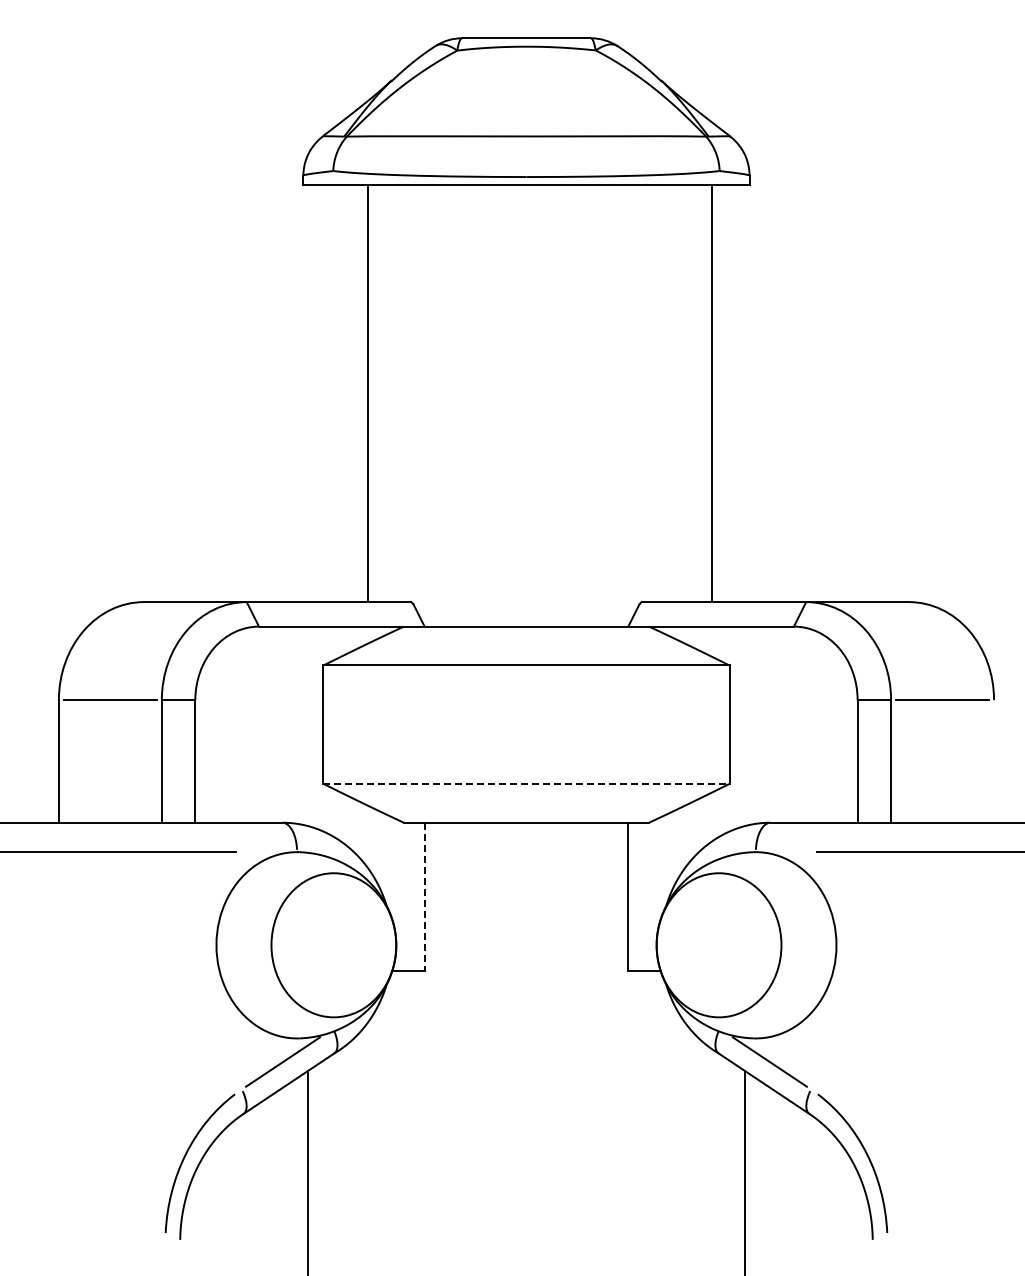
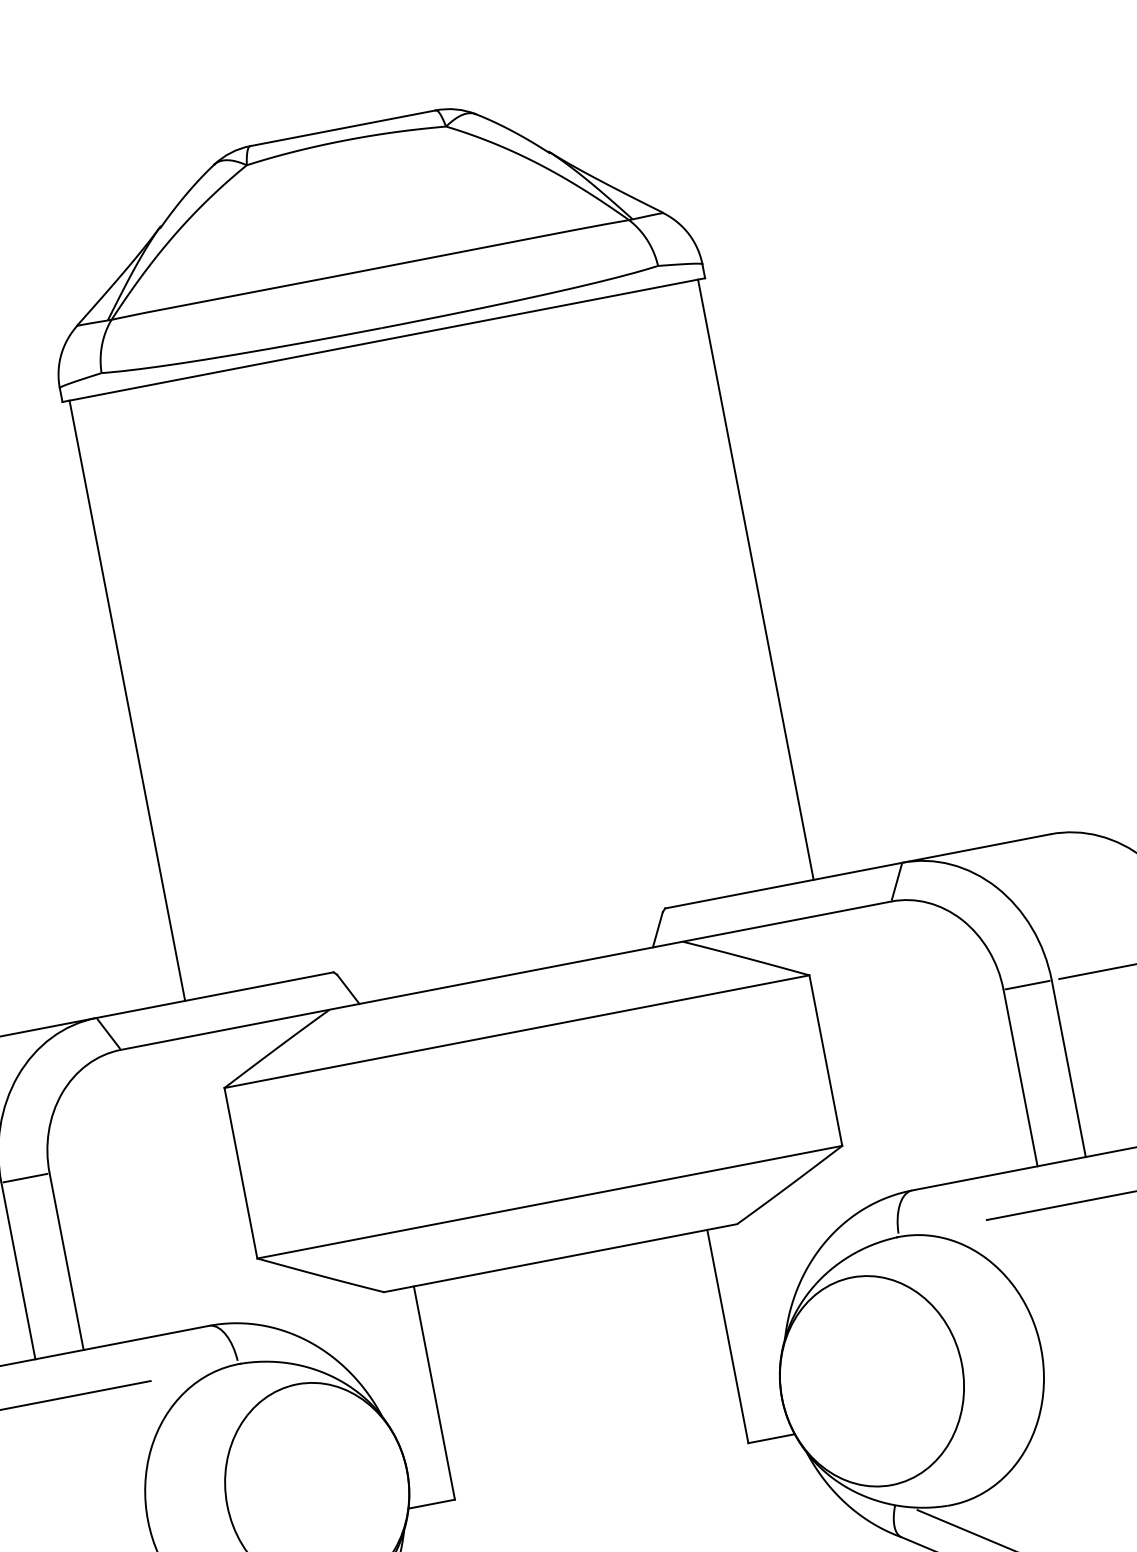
line: (368, 393) -> (127, 700), moved
line: (711, 393) -> (755, 579), moved
line: (526, 783) -> (549, 1201), dashed -> solid
line: (424, 897) -> (434, 1394), dashed -> solid

